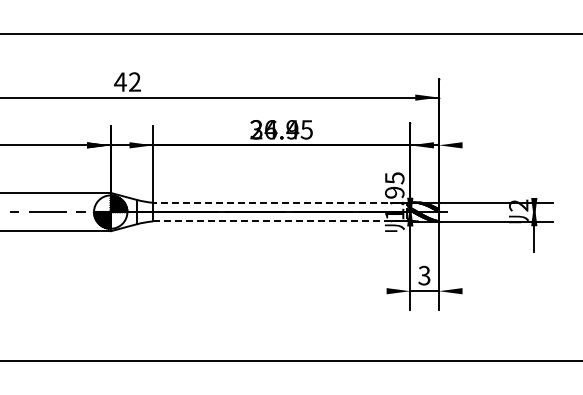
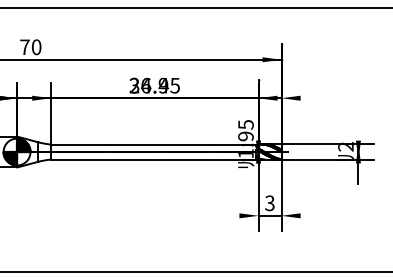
text: (127, 81) -> (30, 46), 42 -> 70
line: (281, 202) -> (154, 144), dashed -> solid
line: (281, 221) -> (154, 159), dashed -> solid

